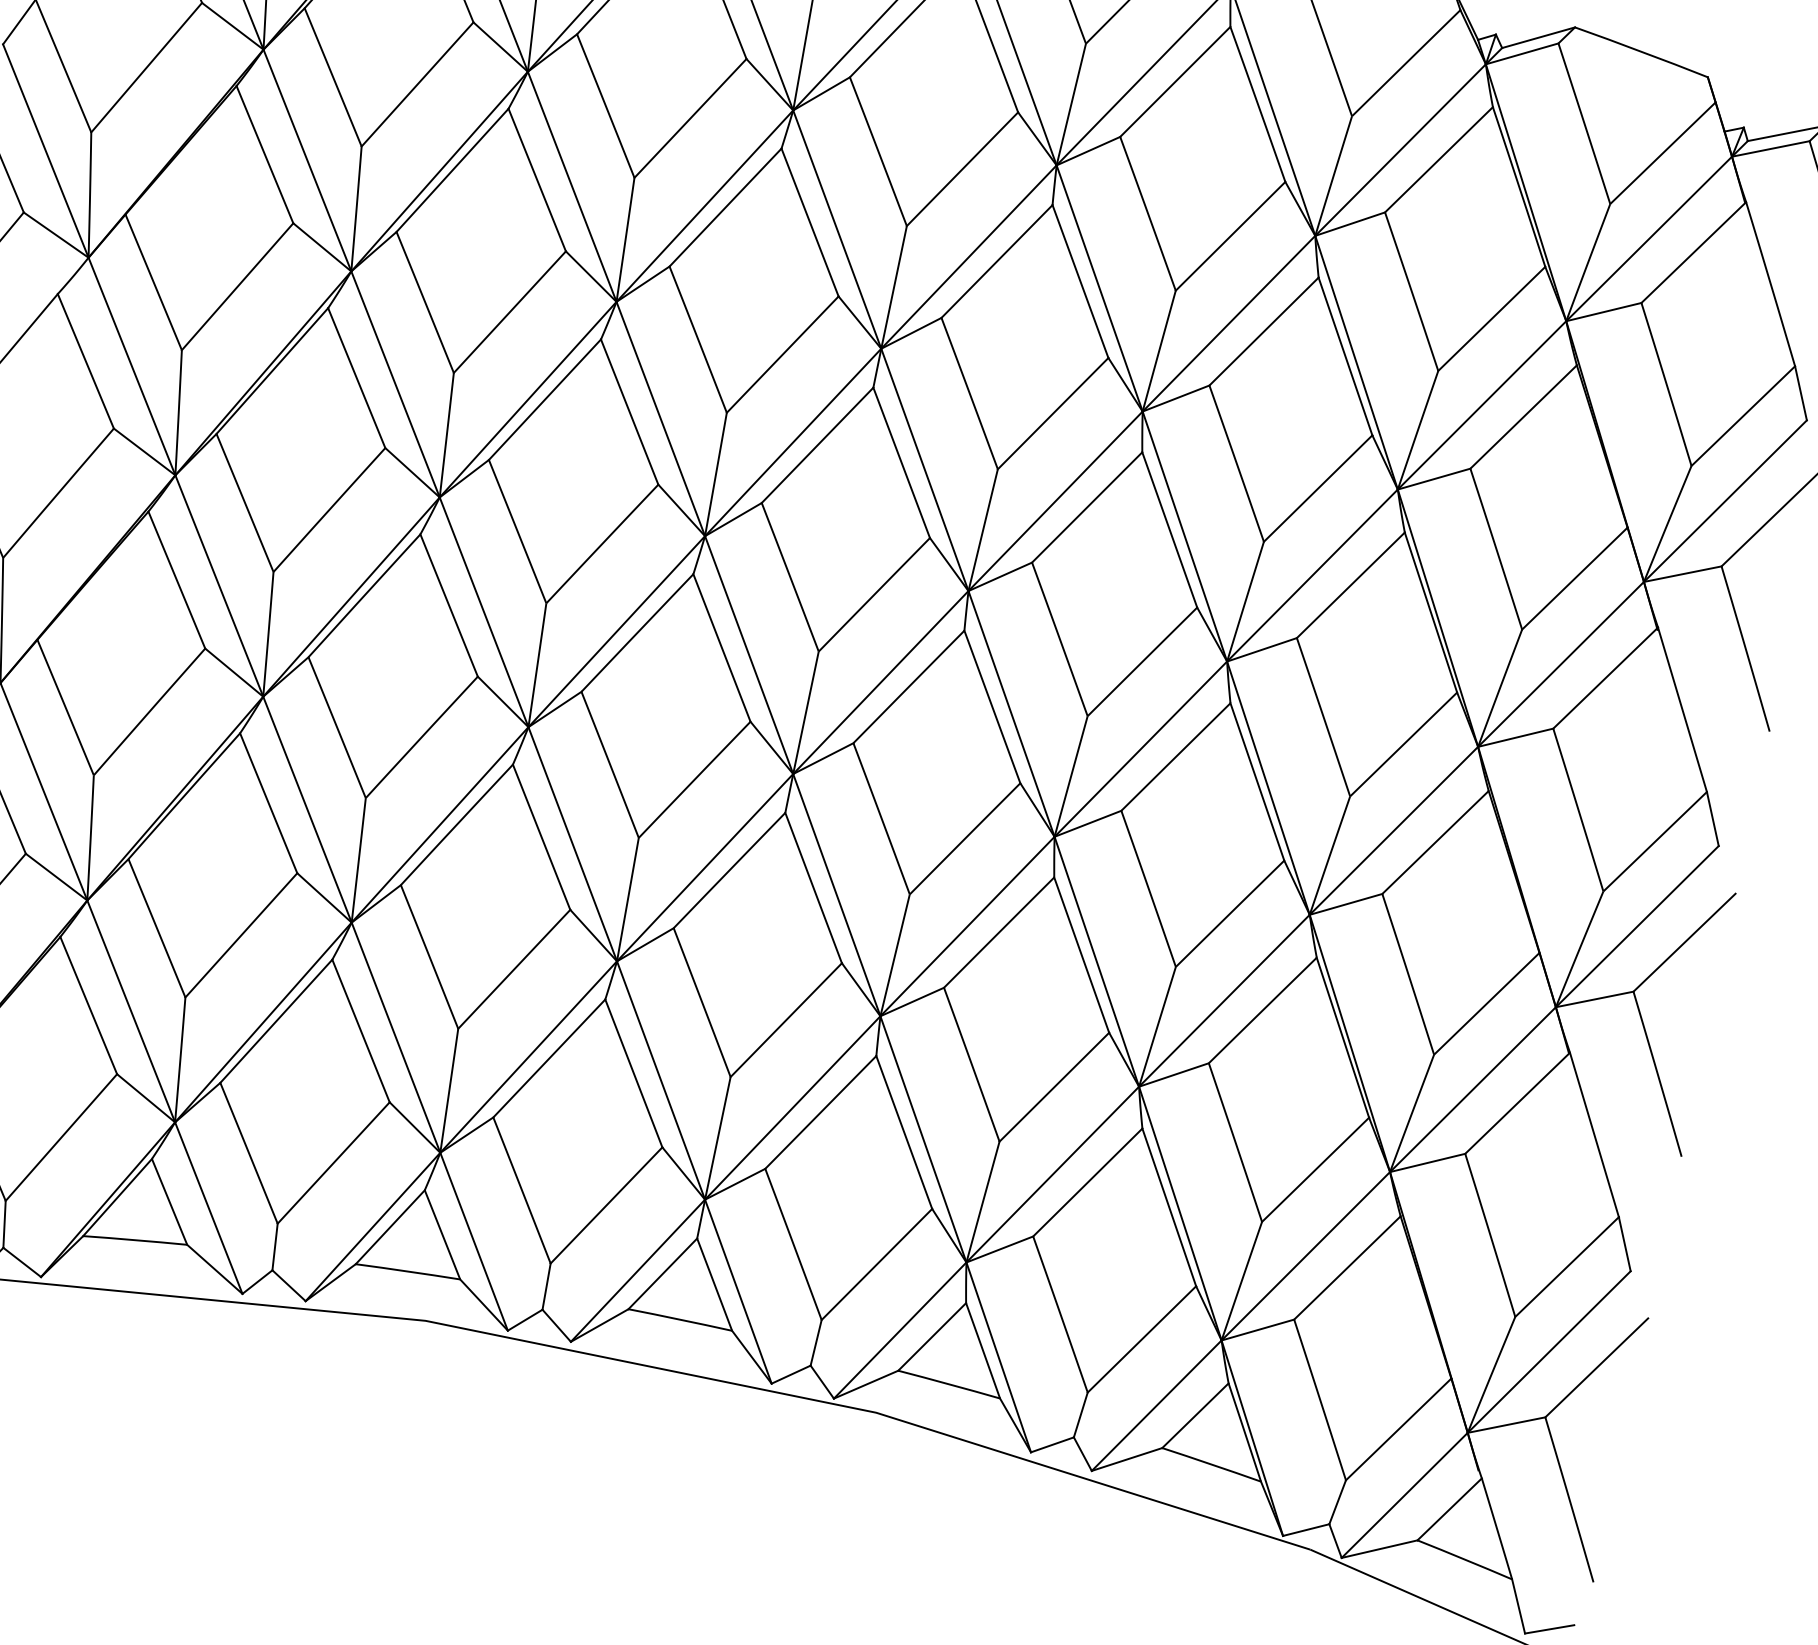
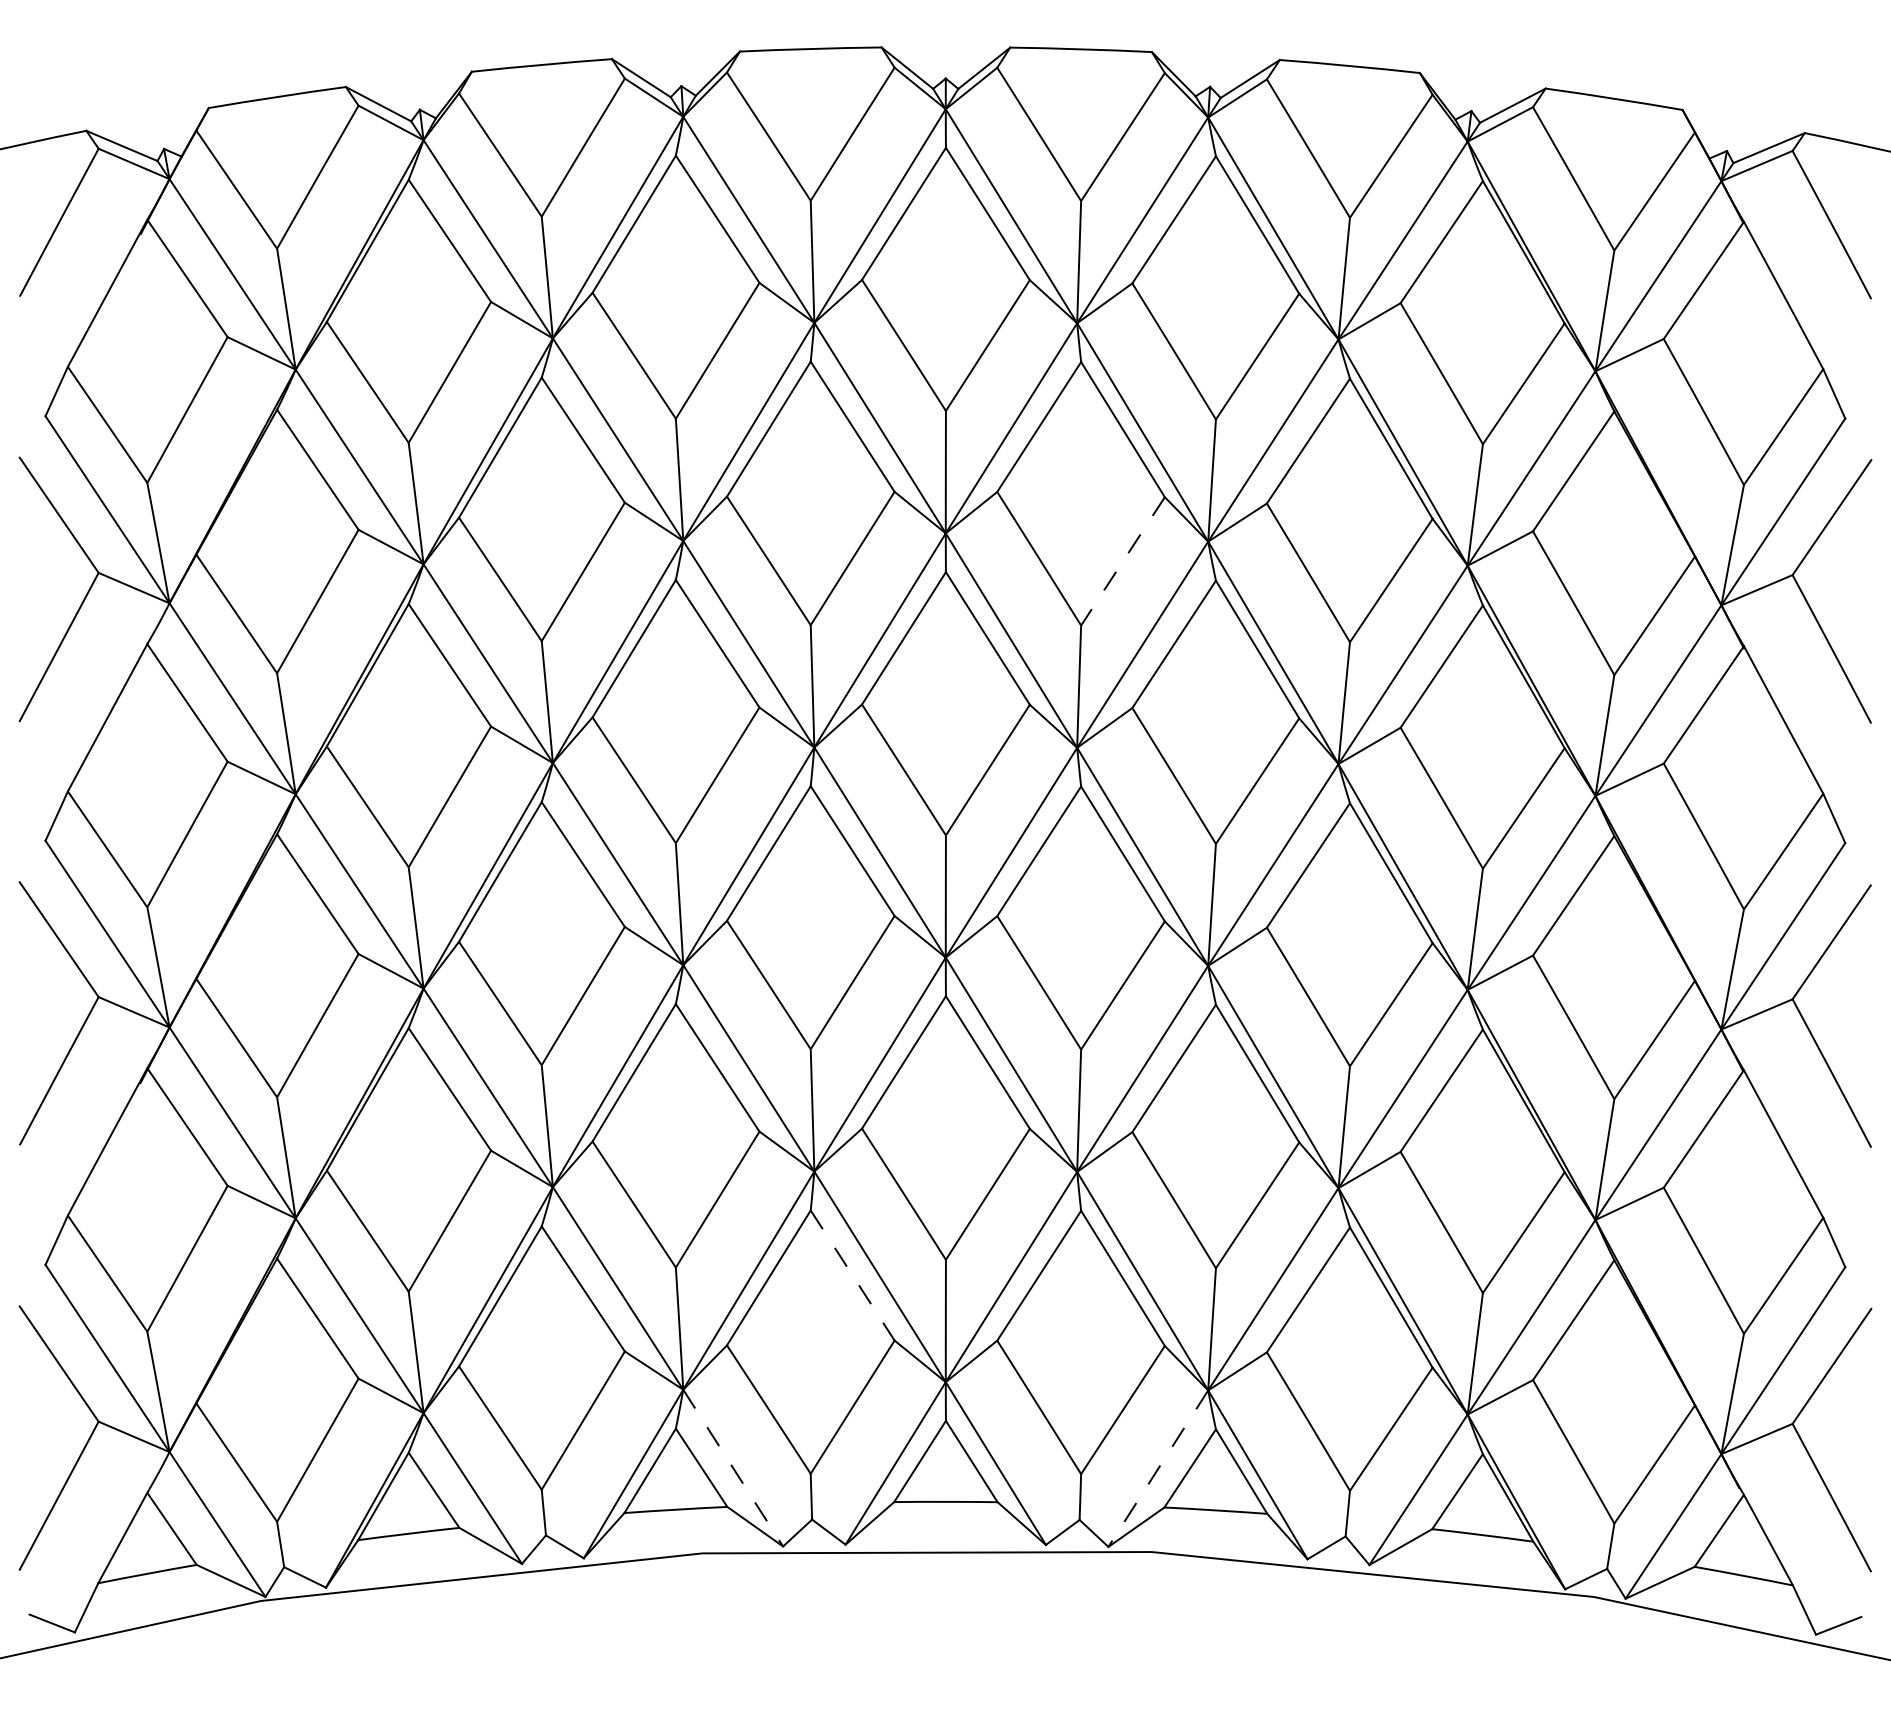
line: (1053, 413) -> (1123, 561), solid -> dashed
line: (633, 1073) -> (852, 1275), solid -> dashed
line: (474, 1242) -> (733, 1468), solid -> dashed
line: (900, 1330) -> (1158, 1468), solid -> dashed

